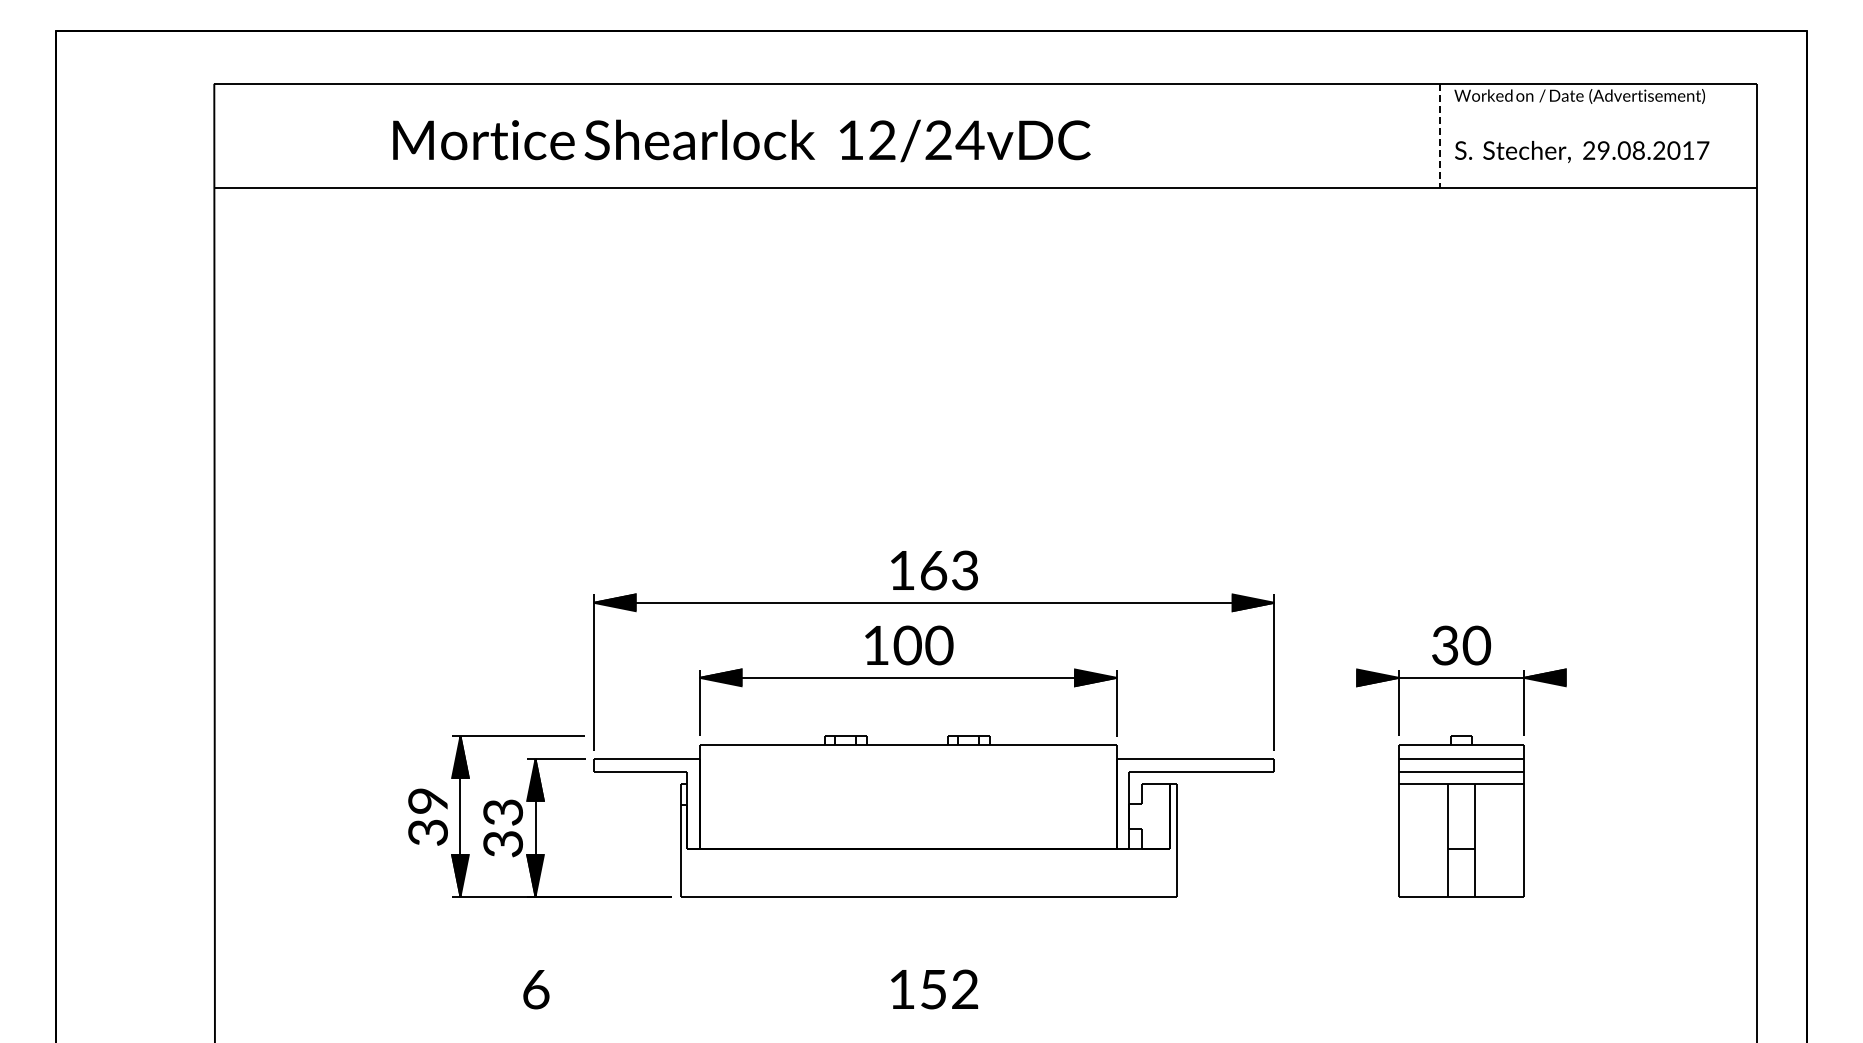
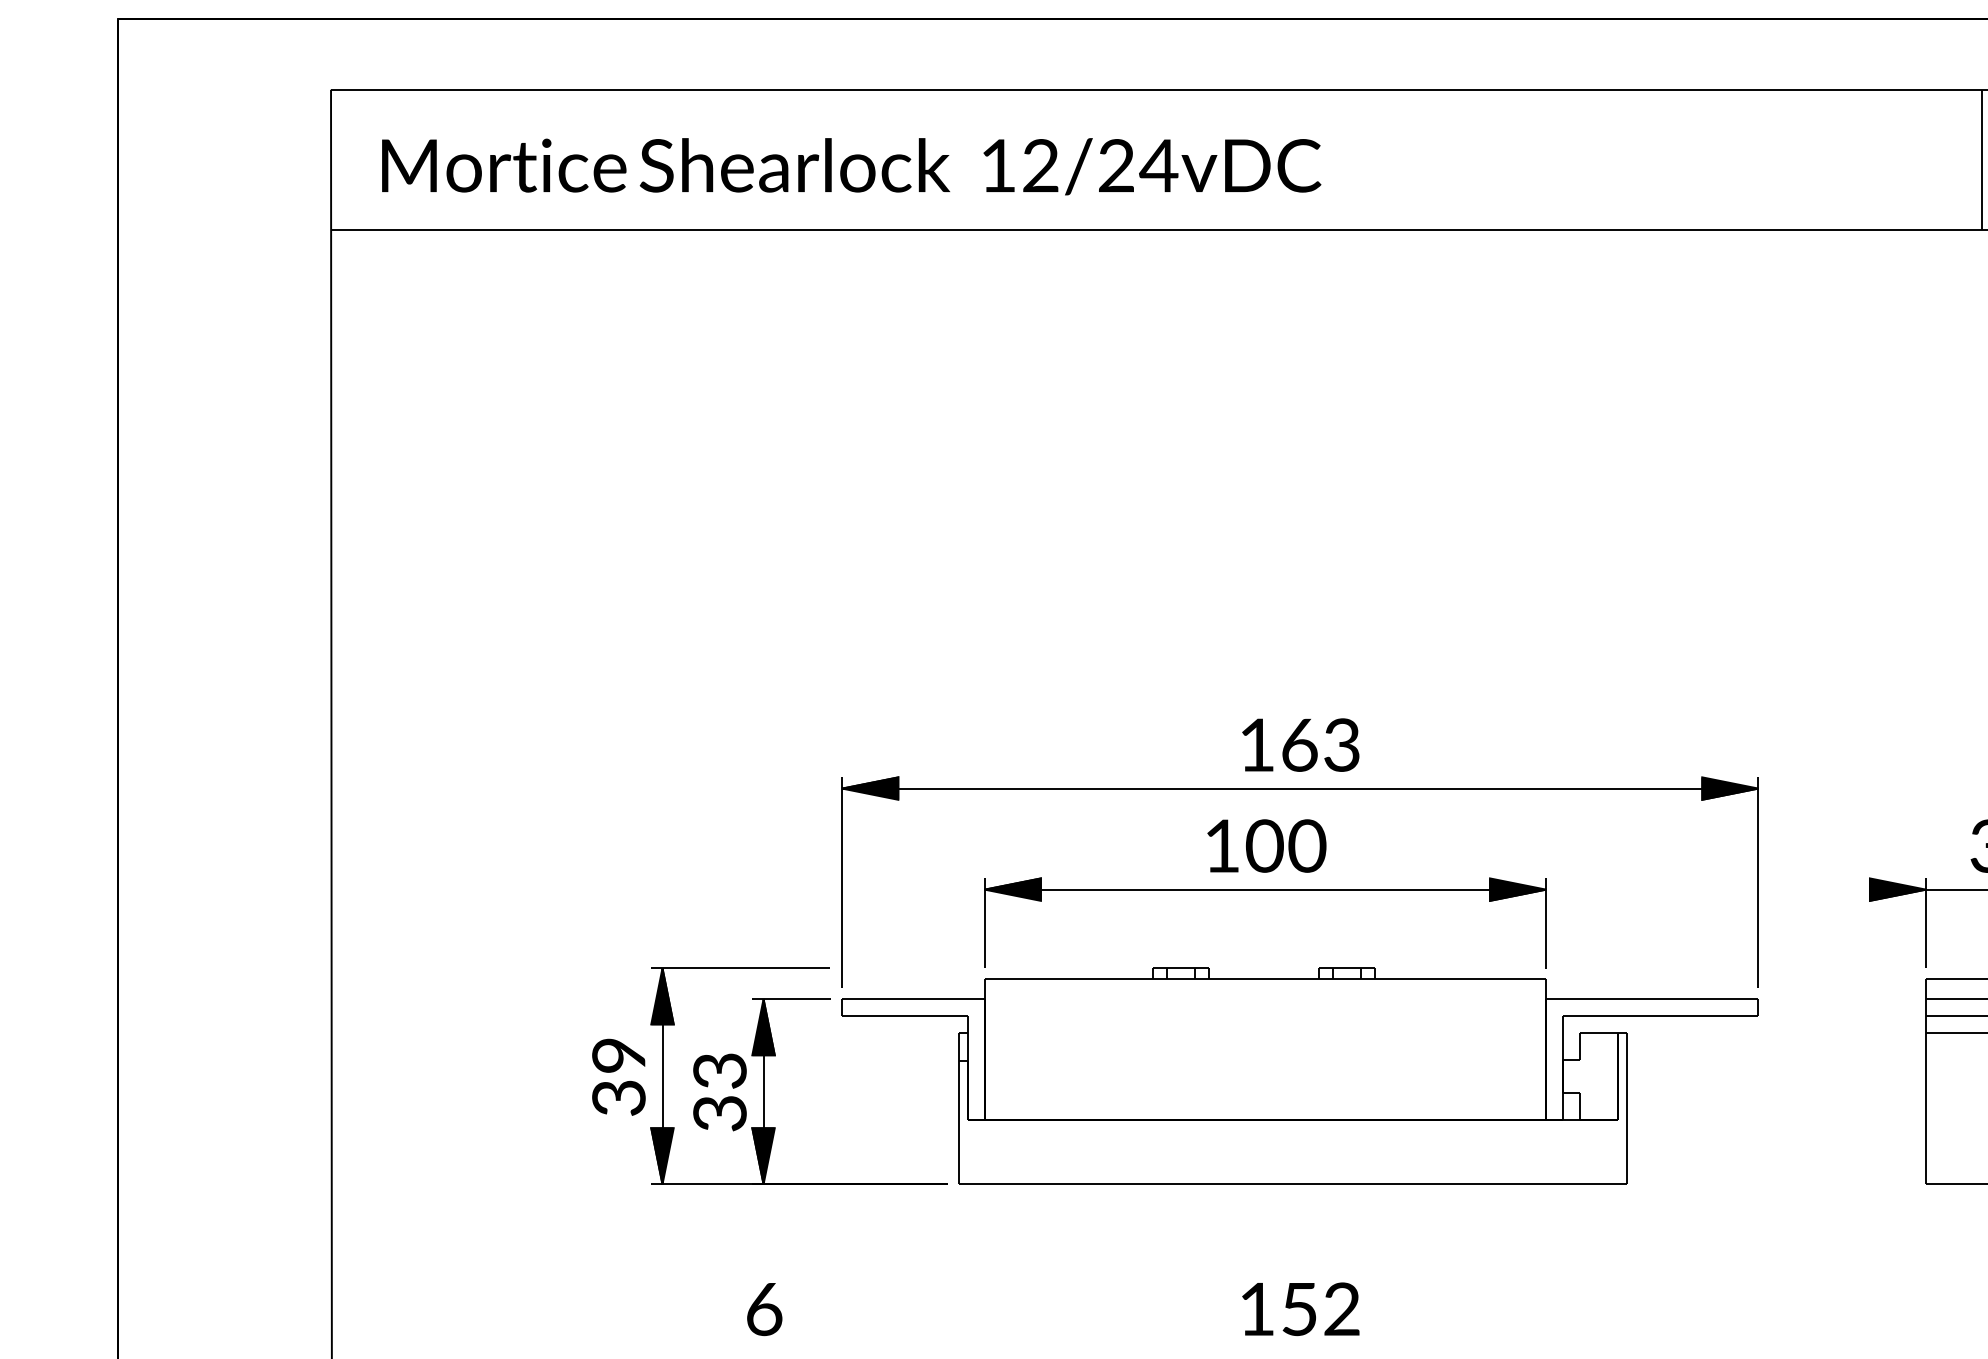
line: (1440, 136) -> (1982, 160), dashed -> solid
text: (741, 140) -> (851, 166), moved

